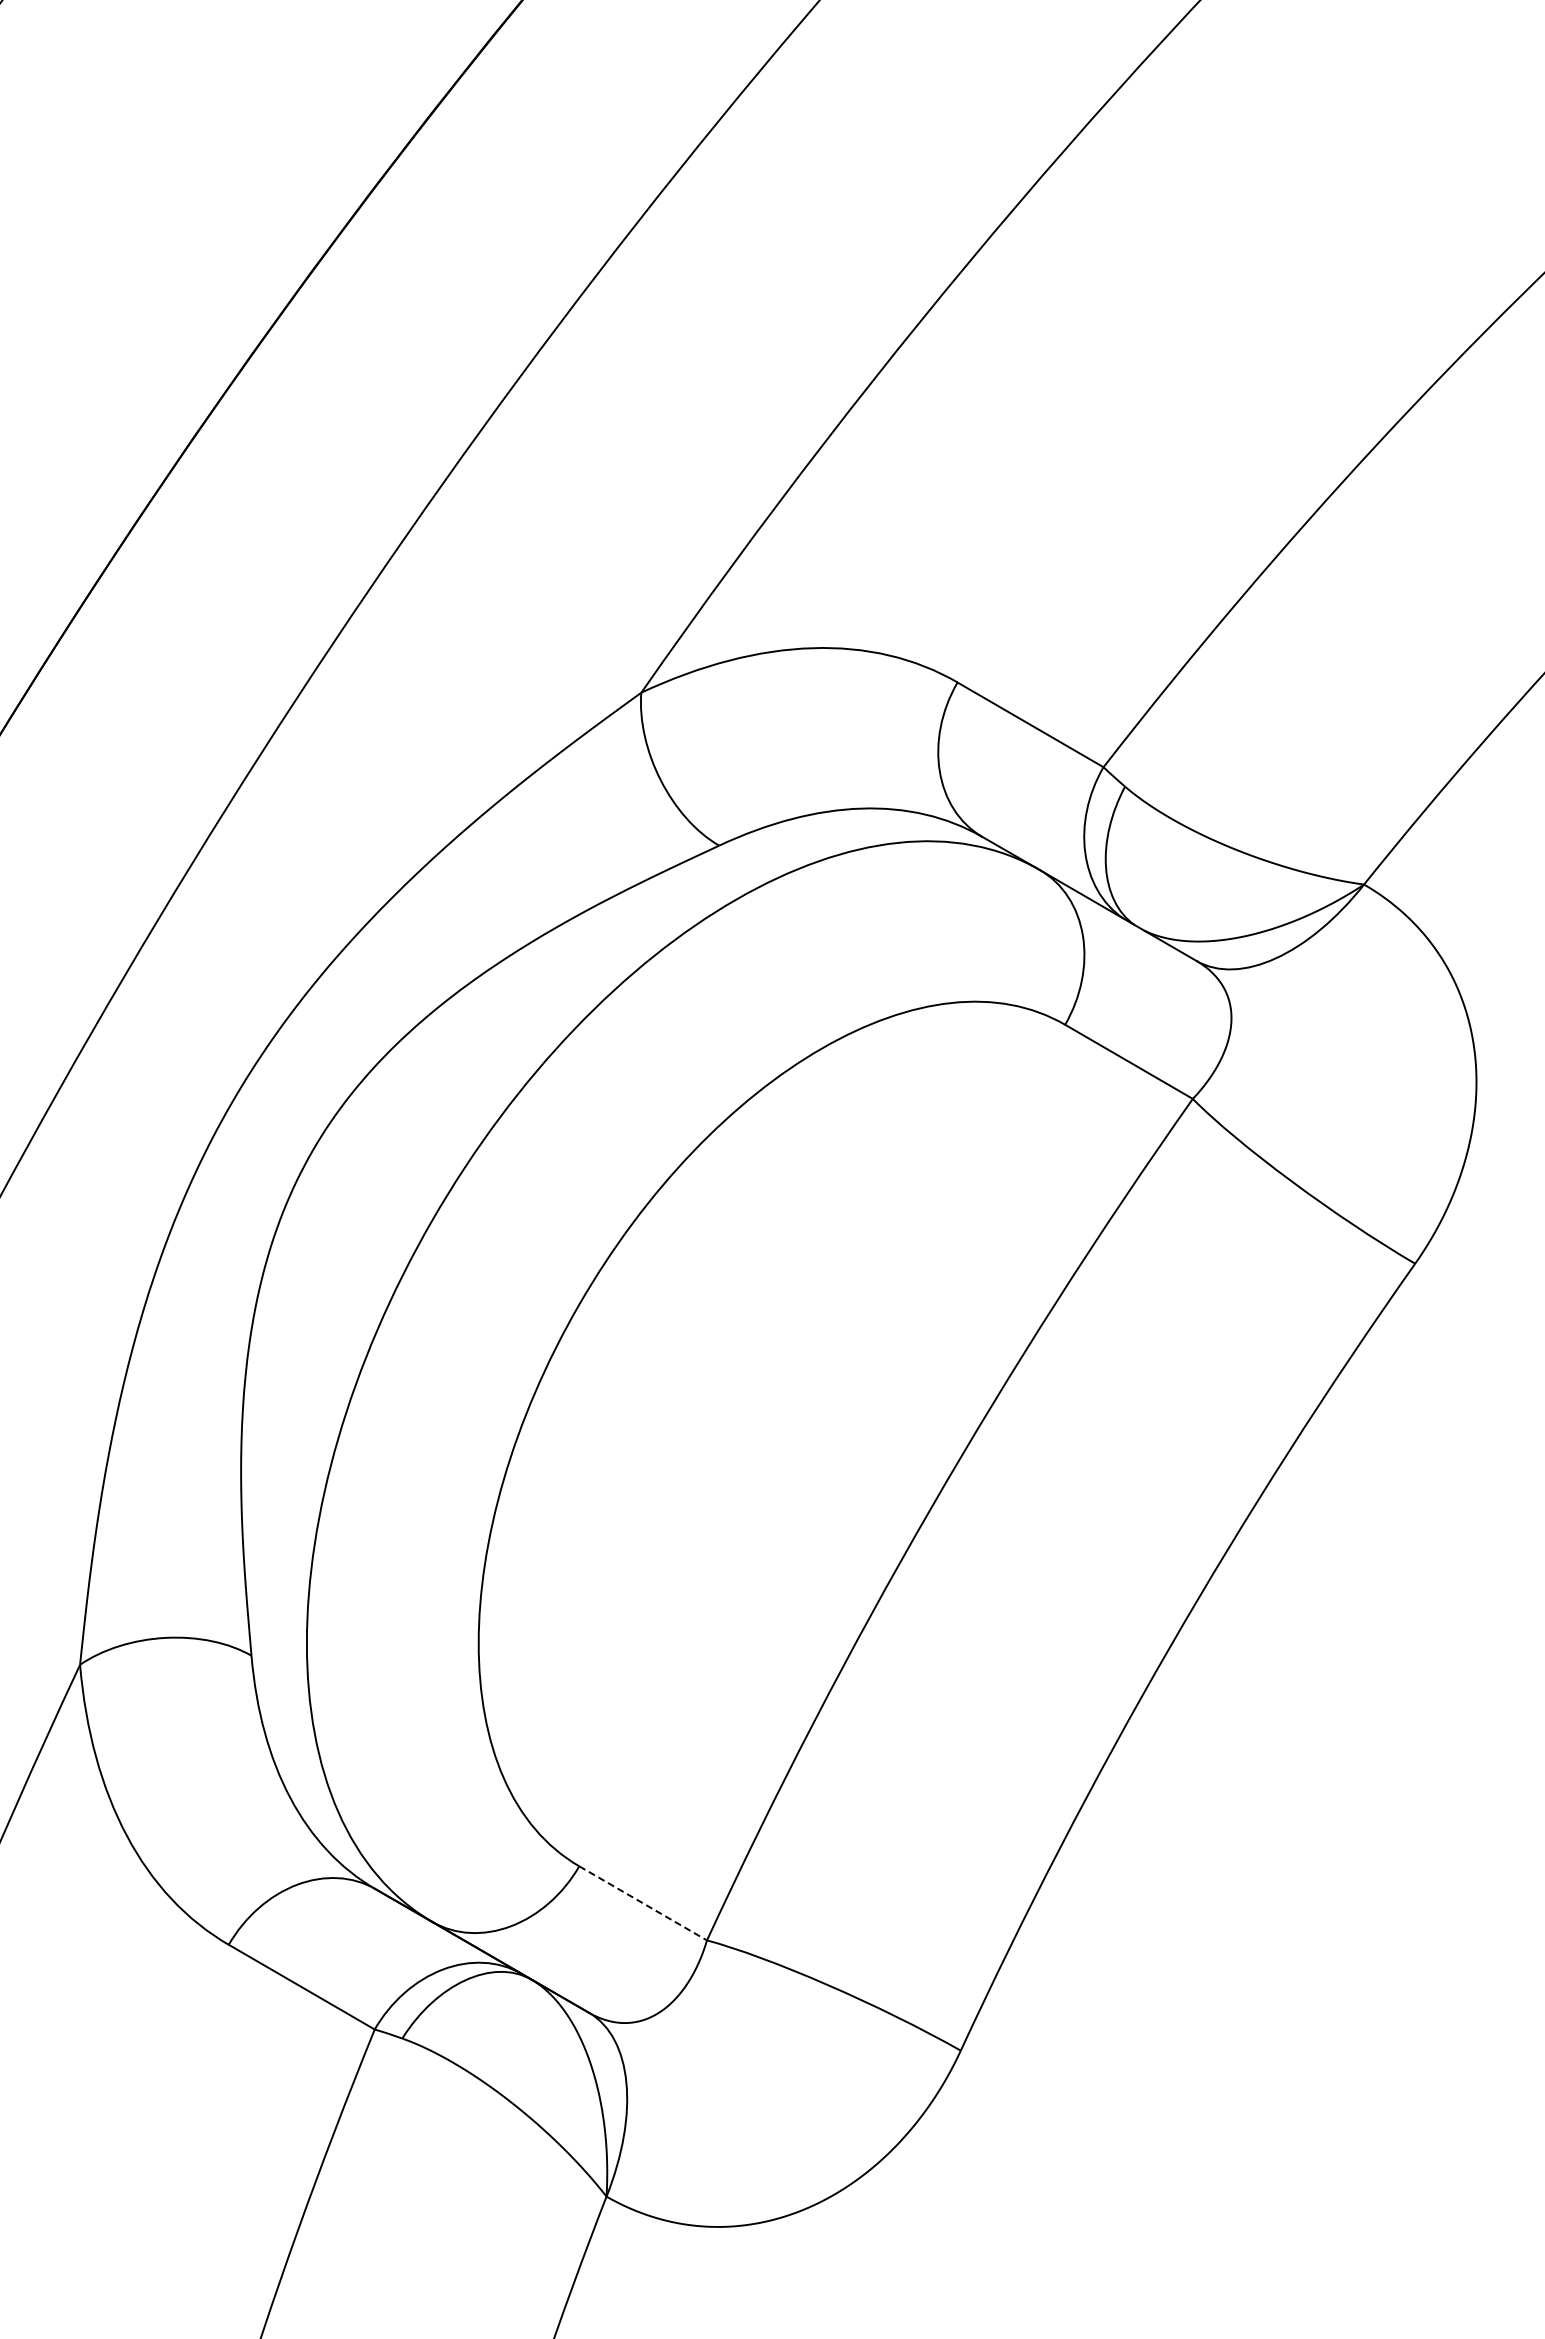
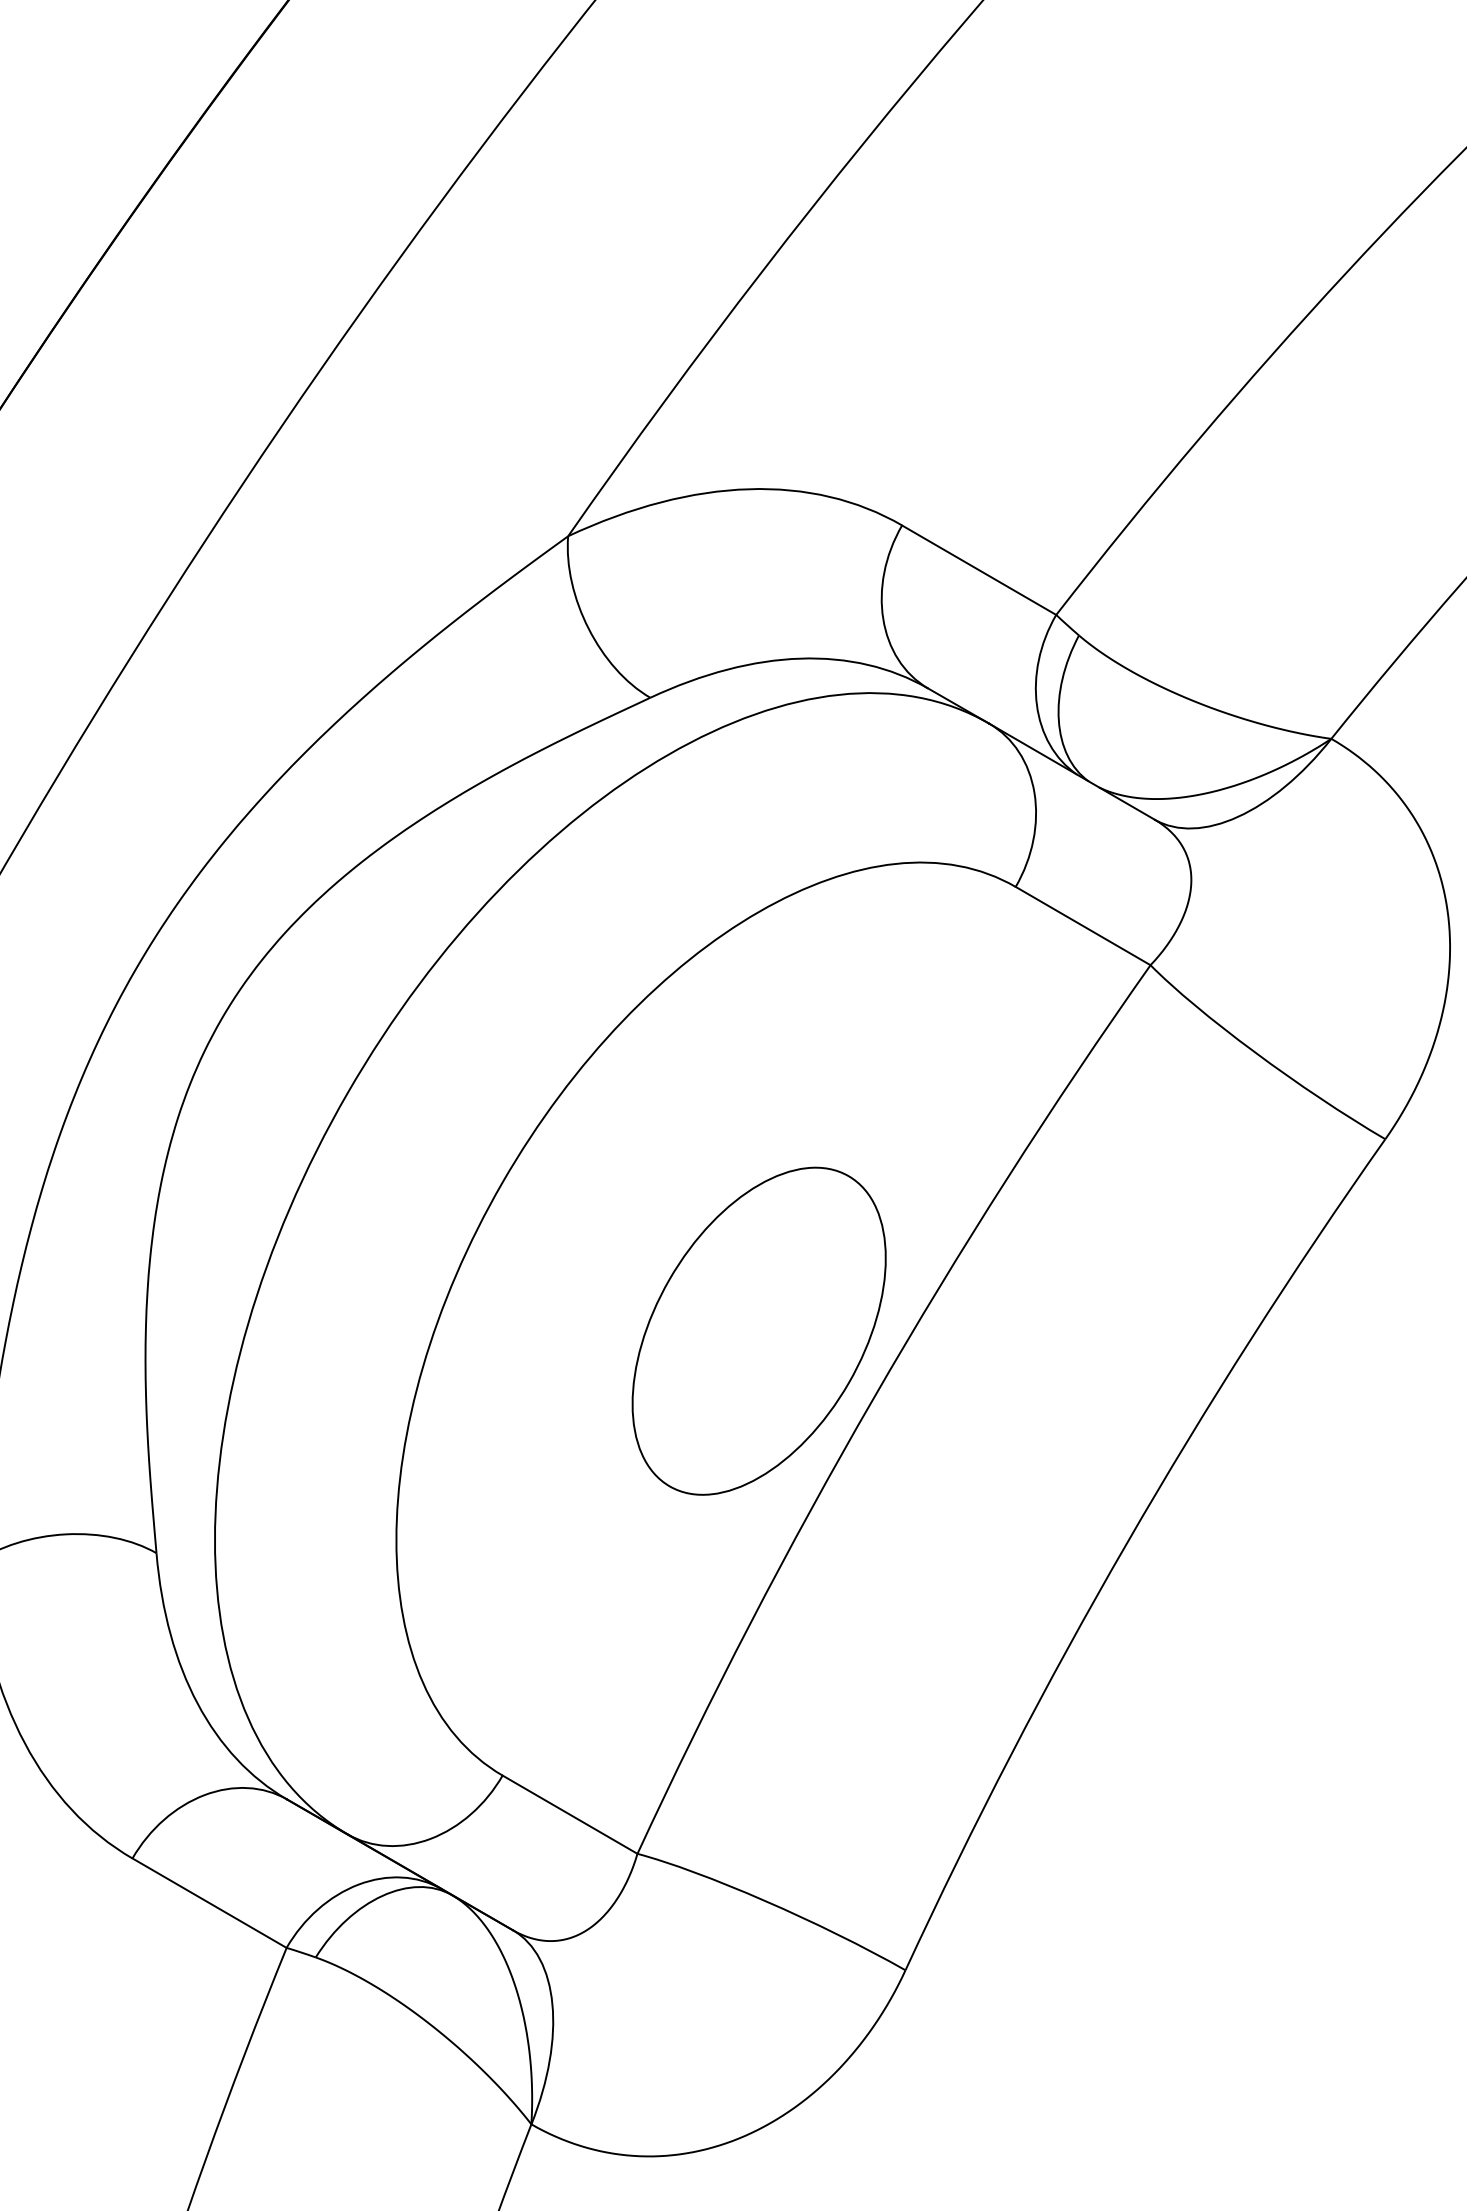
part: (821, 1445) -> (758, 1331), added
line: (643, 1903) -> (570, 1814), dashed -> solid

